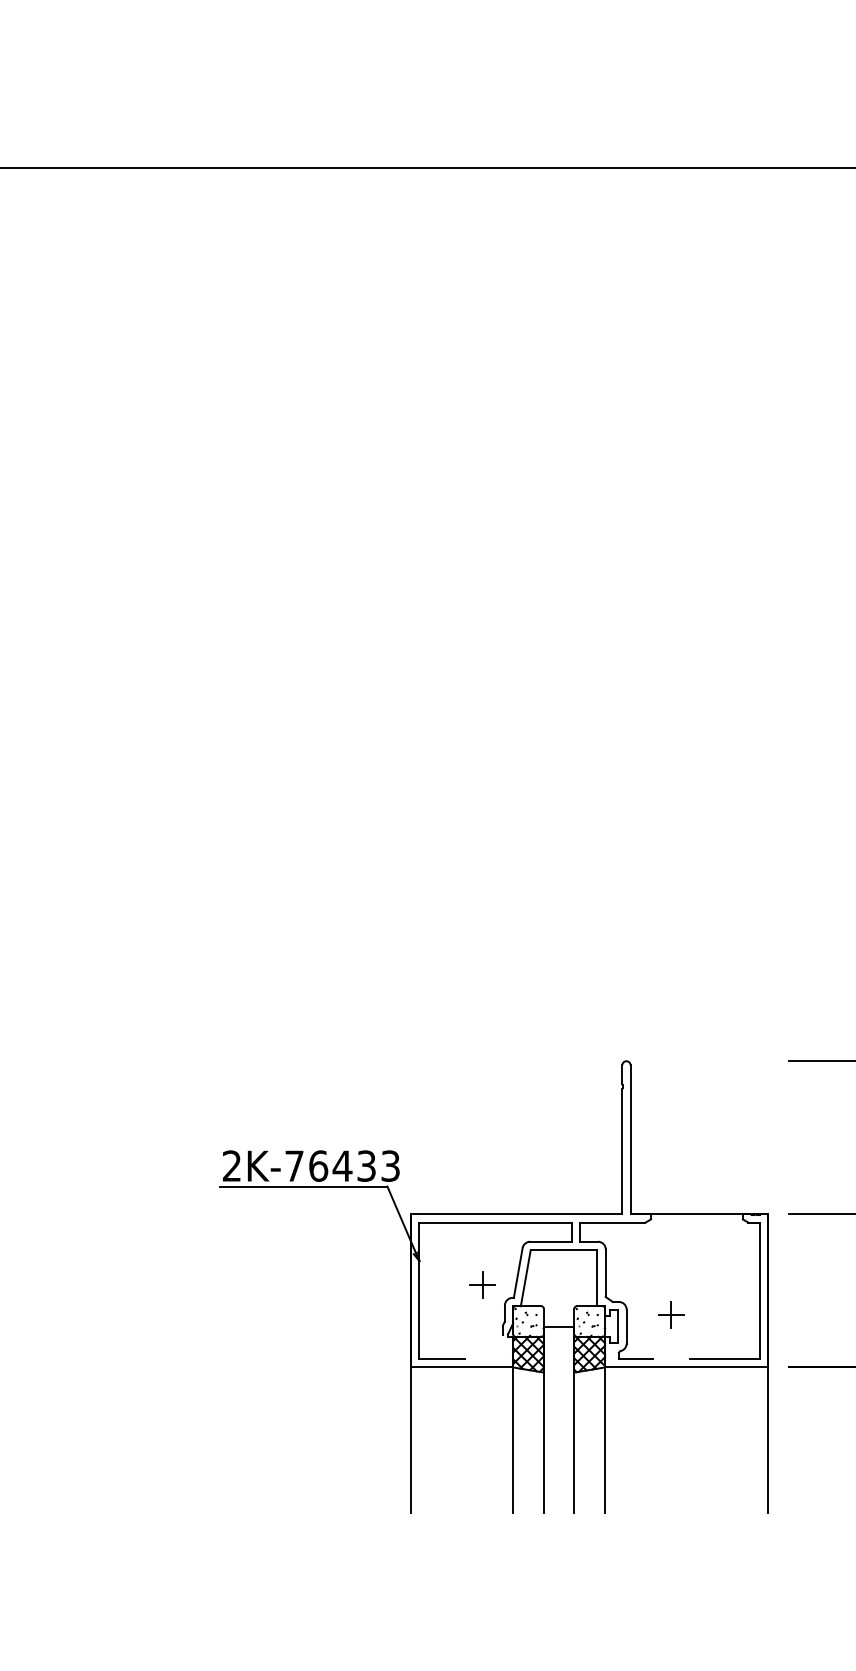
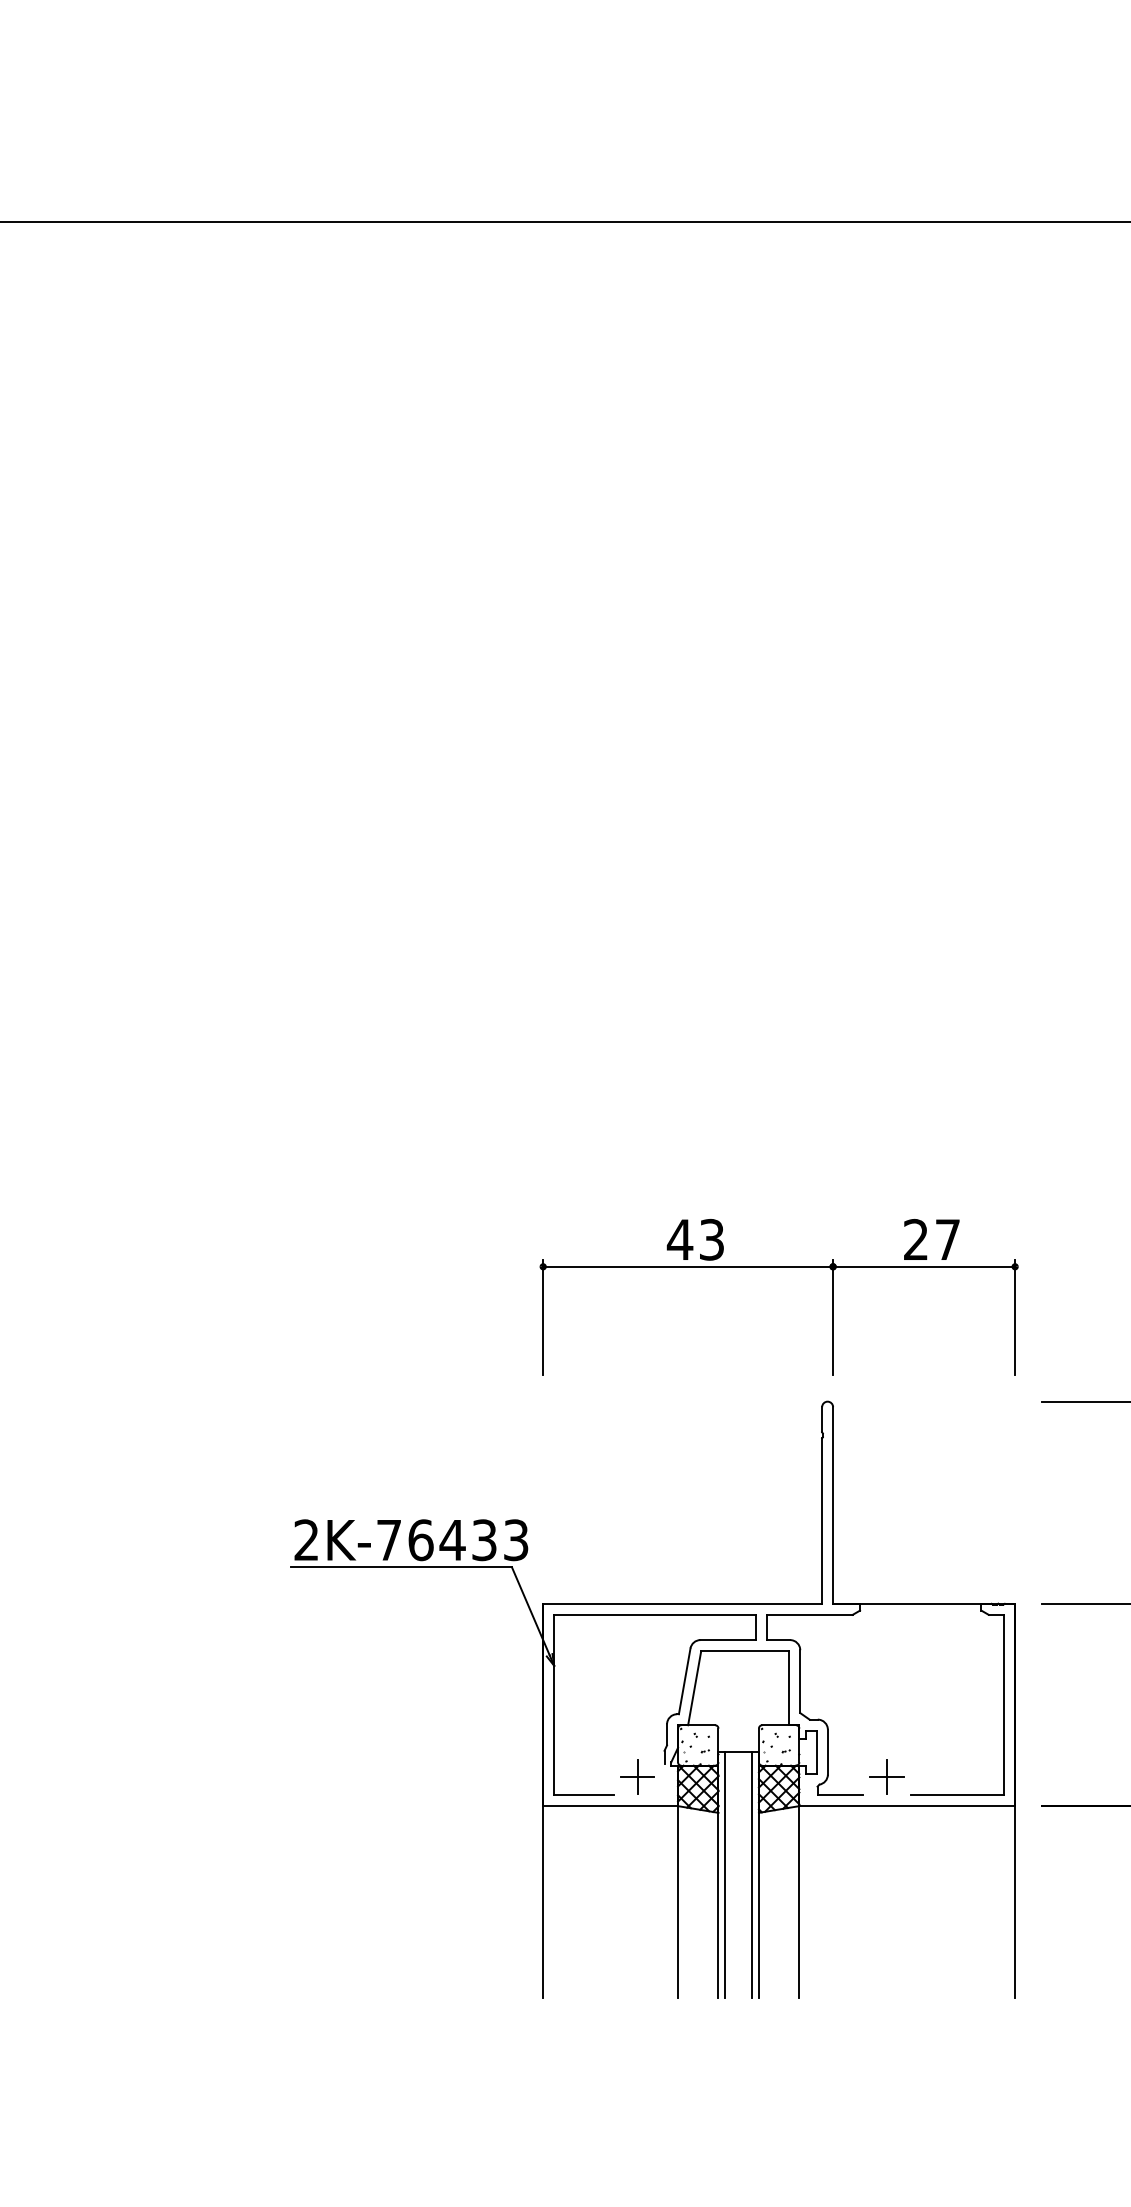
part: (589, 959) -> (778, 1267), added
part: (482, 1284) -> (637, 1776), moved
part: (671, 1314) -> (886, 1776), moved
line: (549, 1419) -> (725, 1875), added
line: (569, 1419) -> (752, 1875), added

